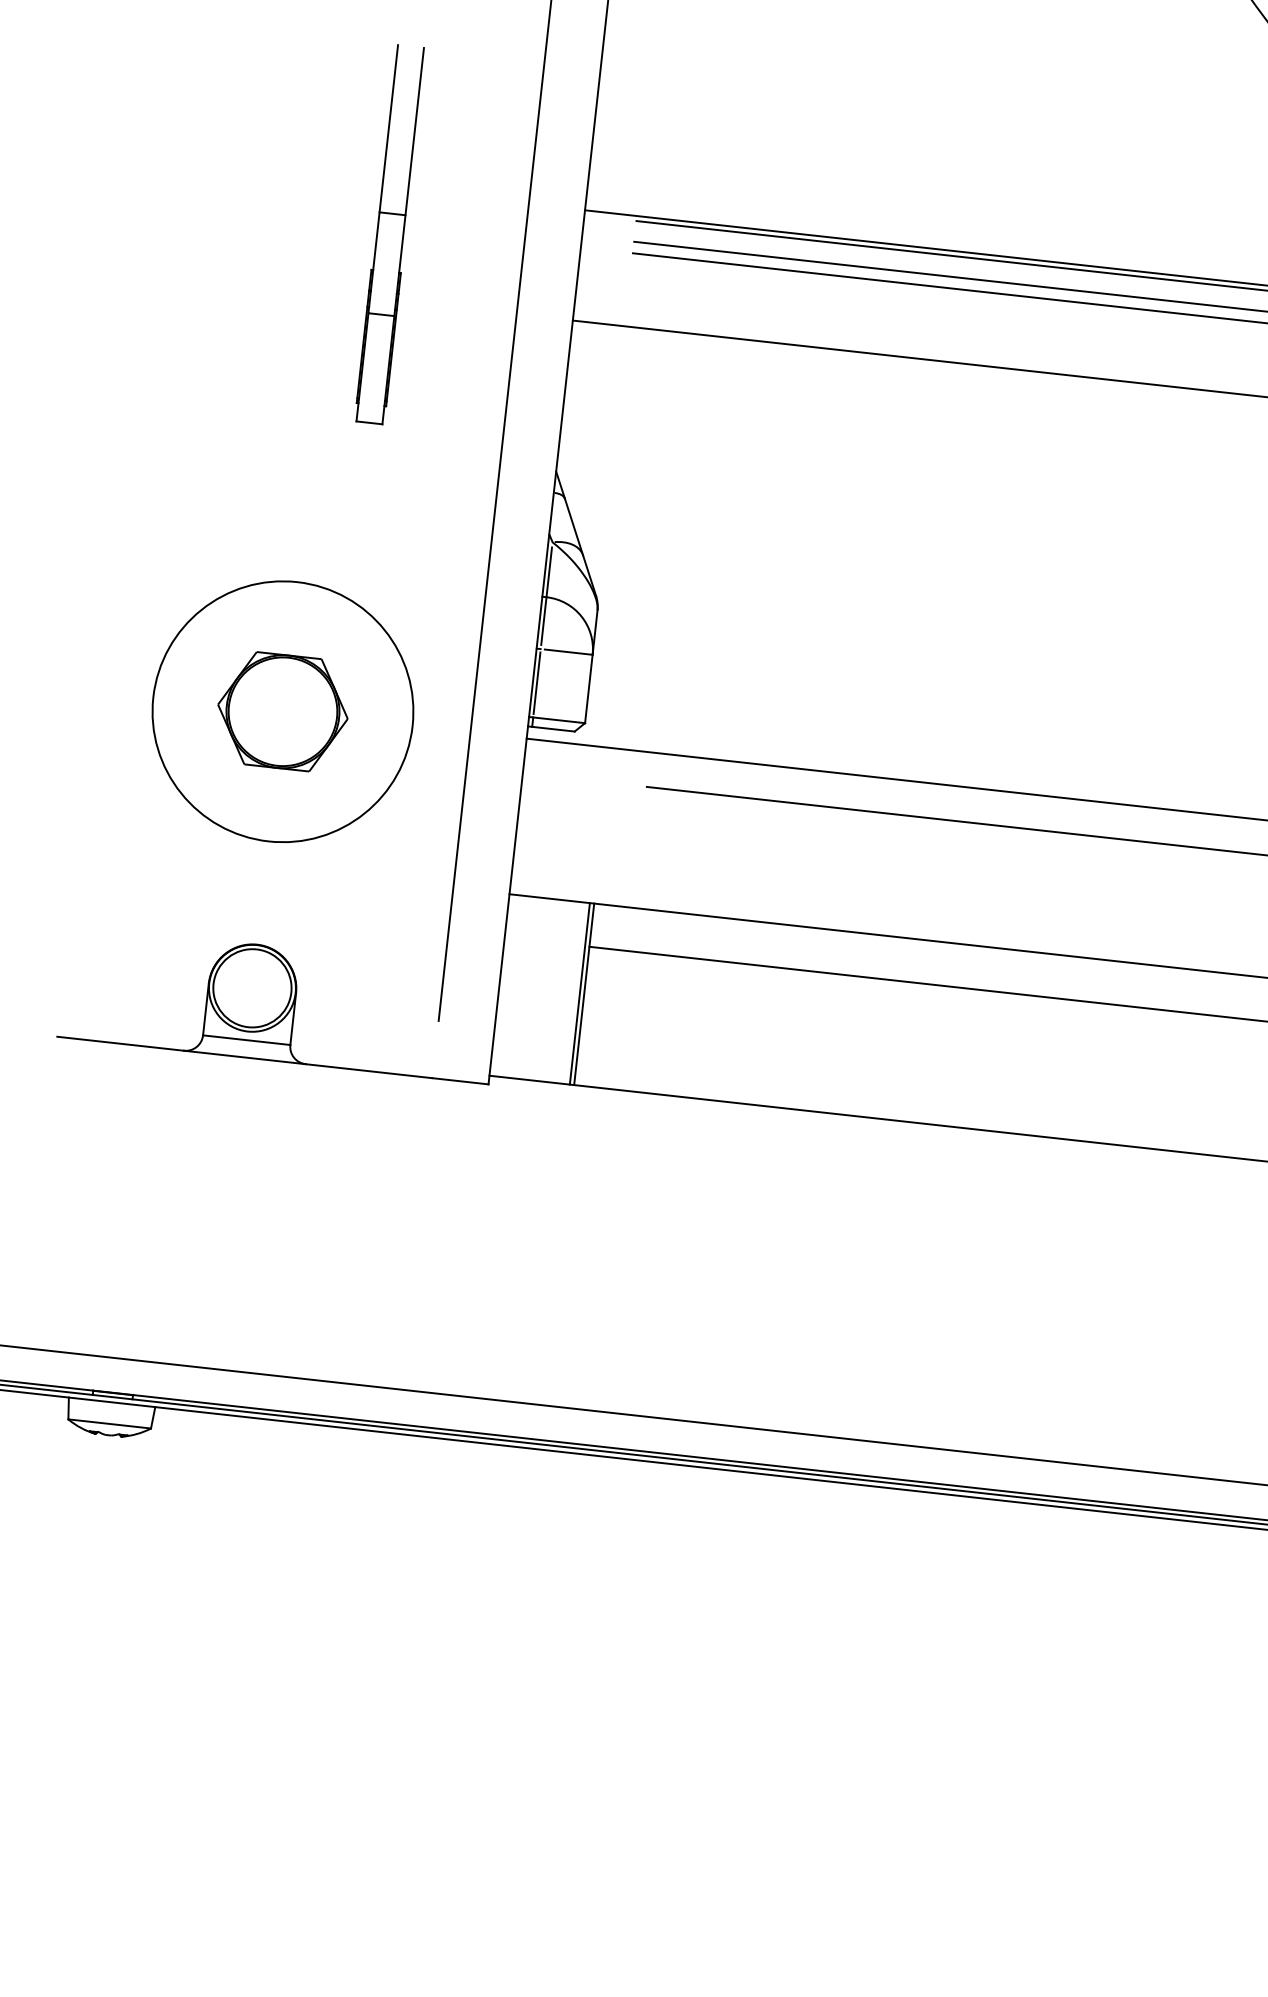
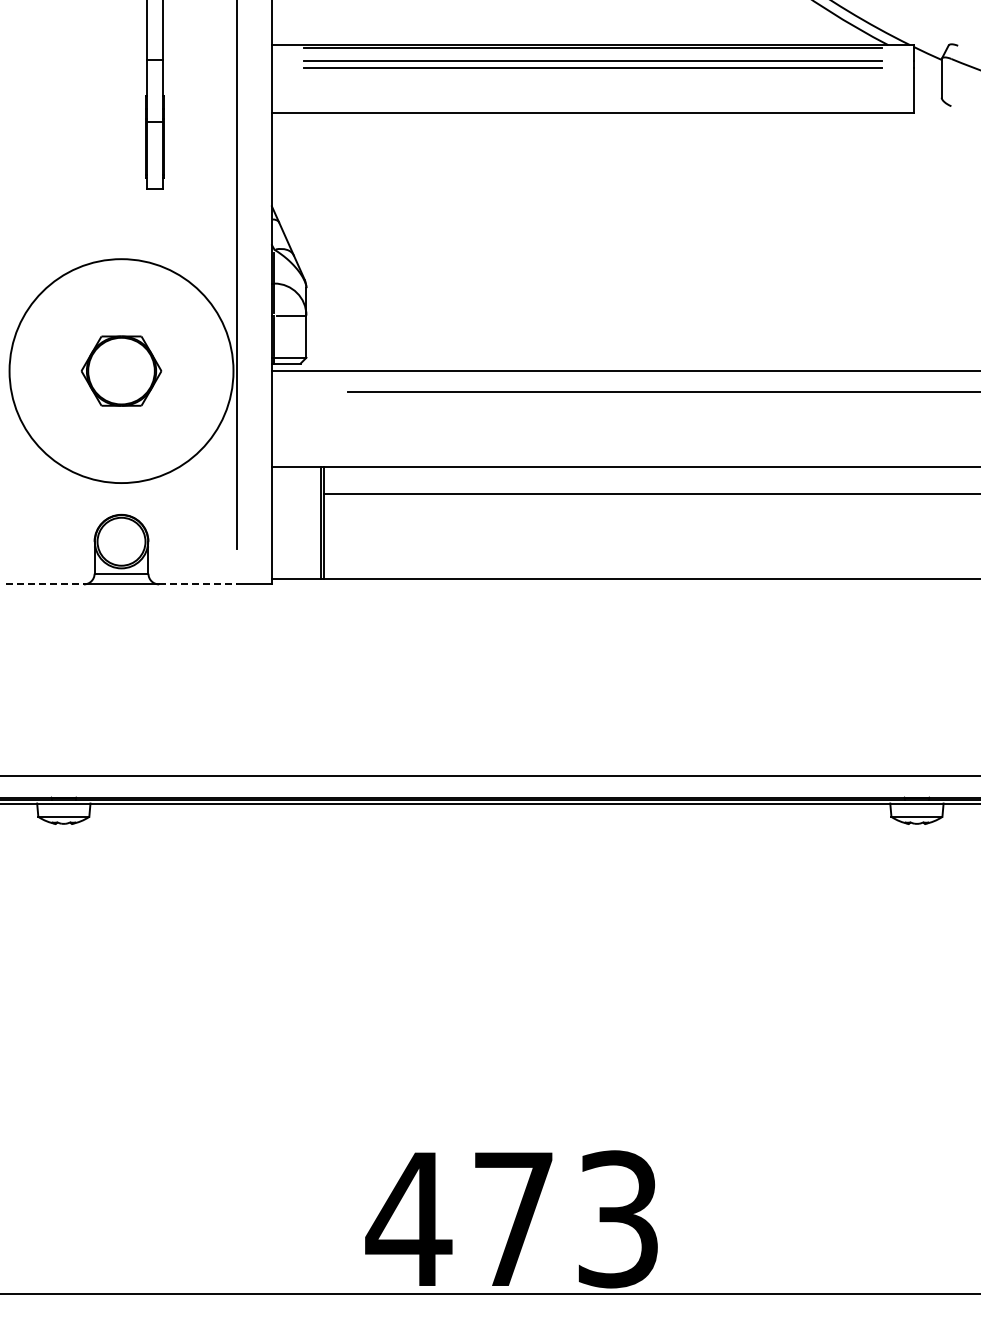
circle: (282, 712) -> (121, 371), size x1.4
line: (121, 1044) -> (45, 584), solid -> dashed
line: (369, 1071) -> (198, 584), solid -> dashed

